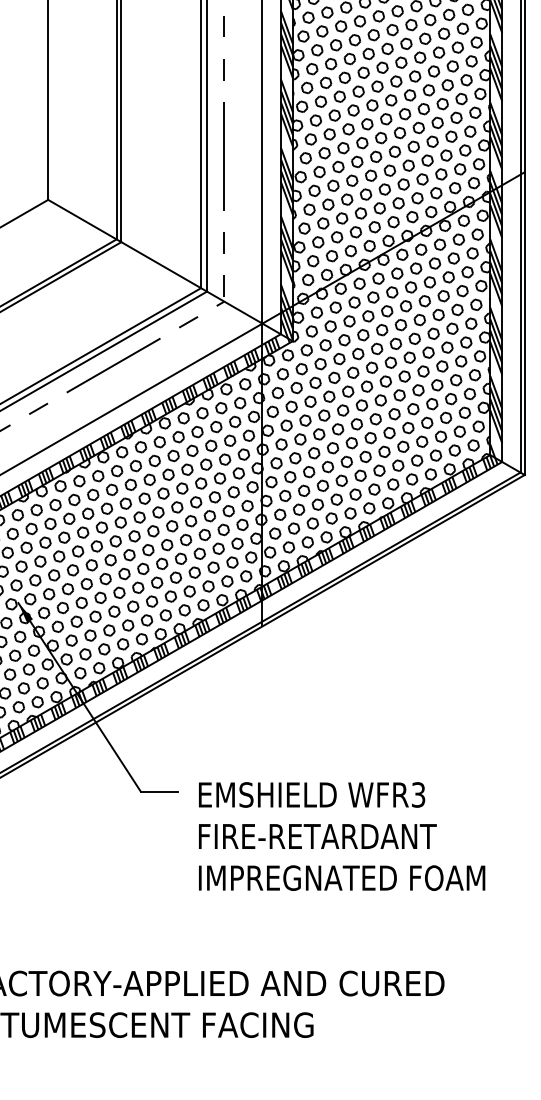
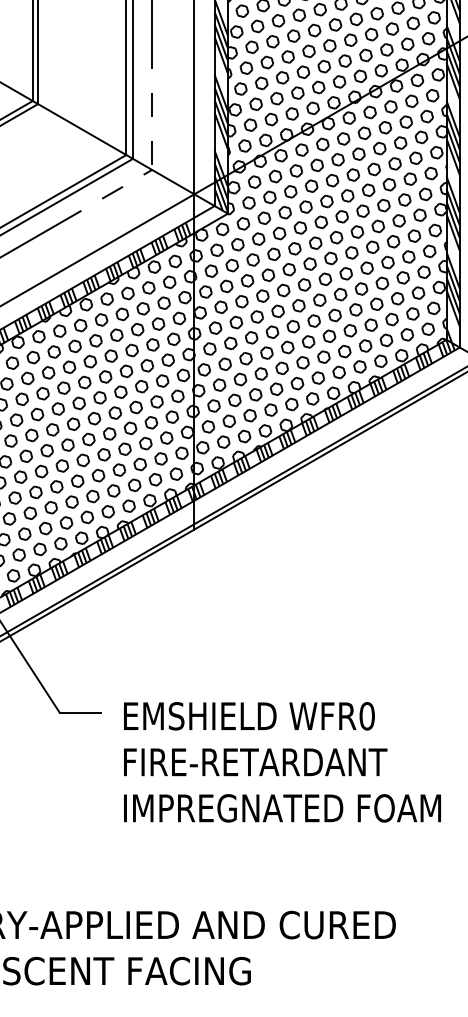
hatch: (277, 345) -> (210, 218), removed
text: (418, 794) -> (367, 715), WFR3 -> WFR0

